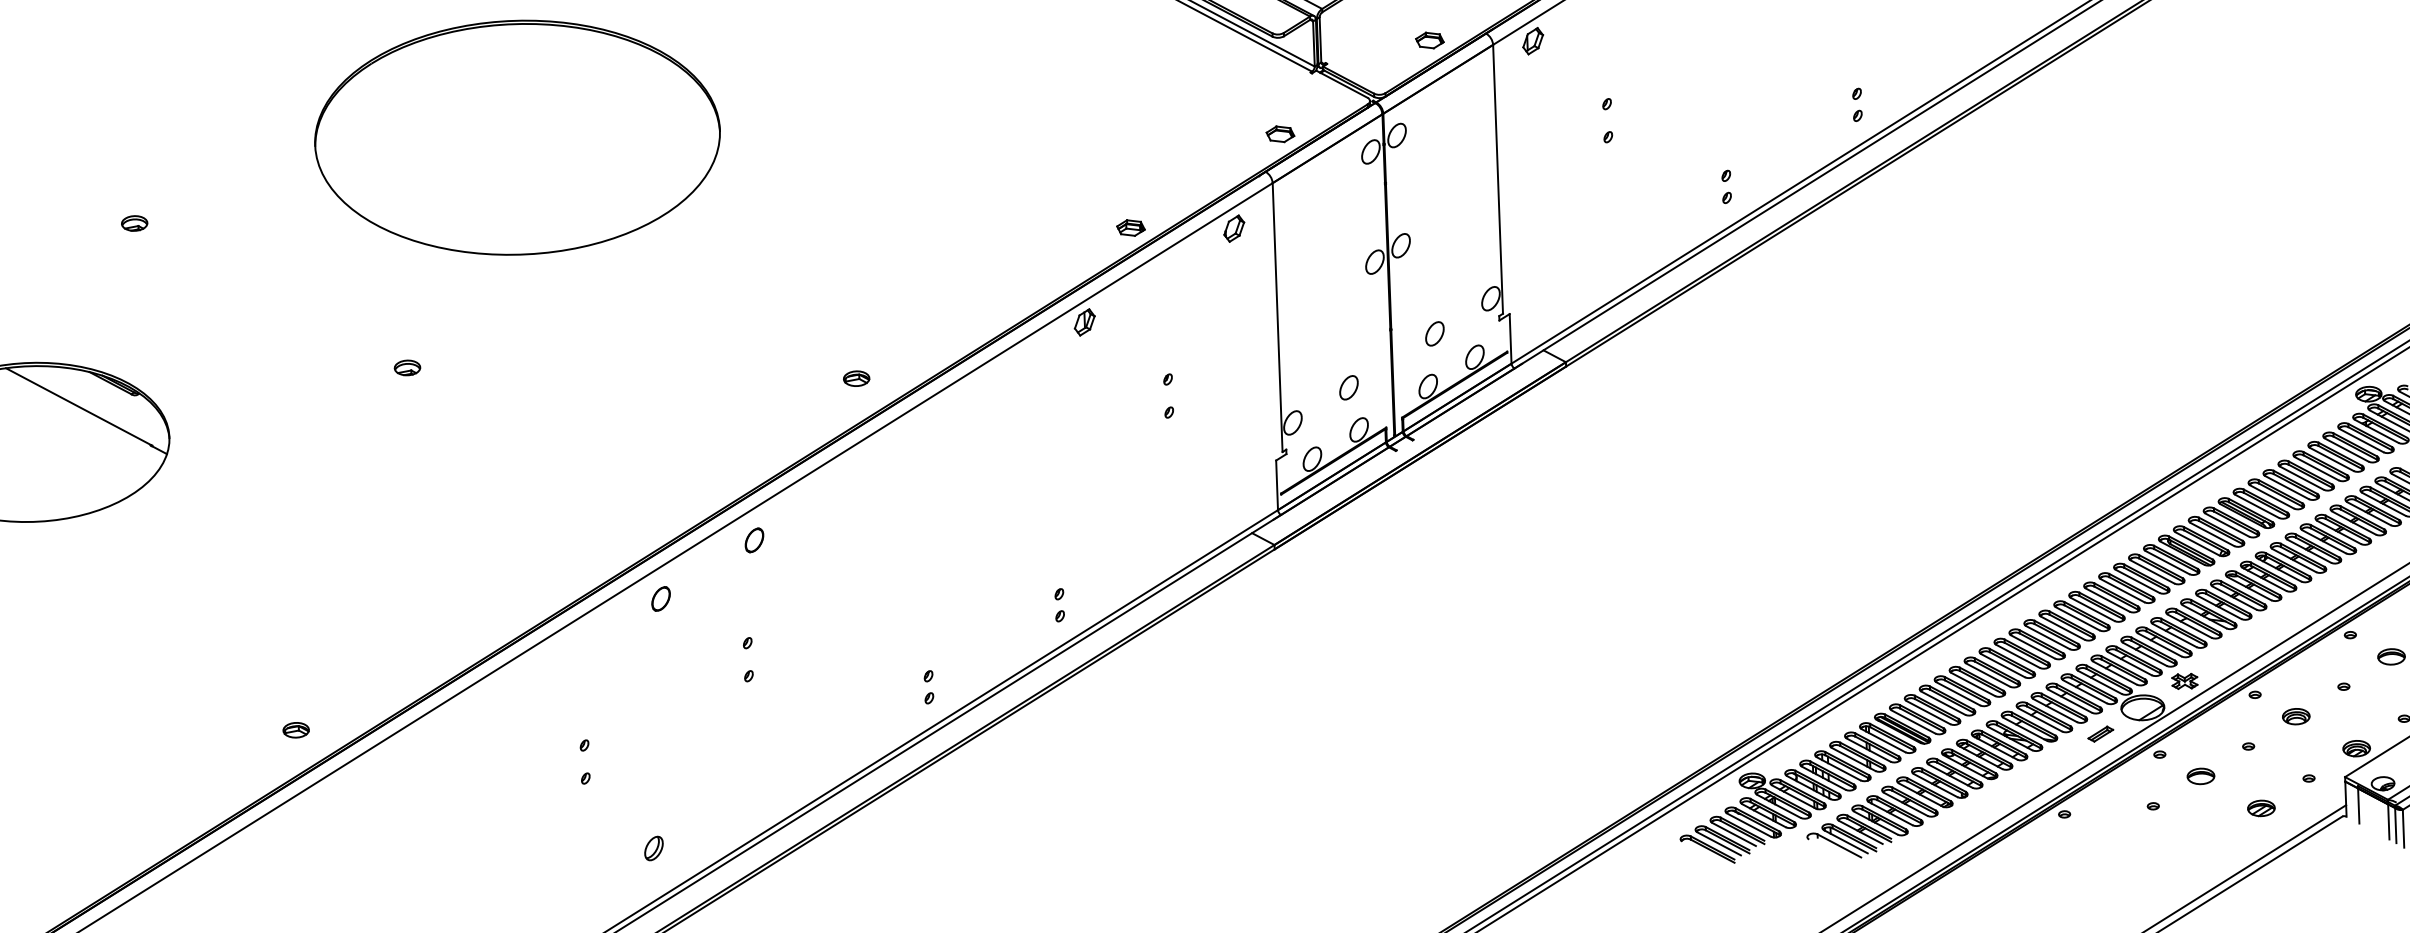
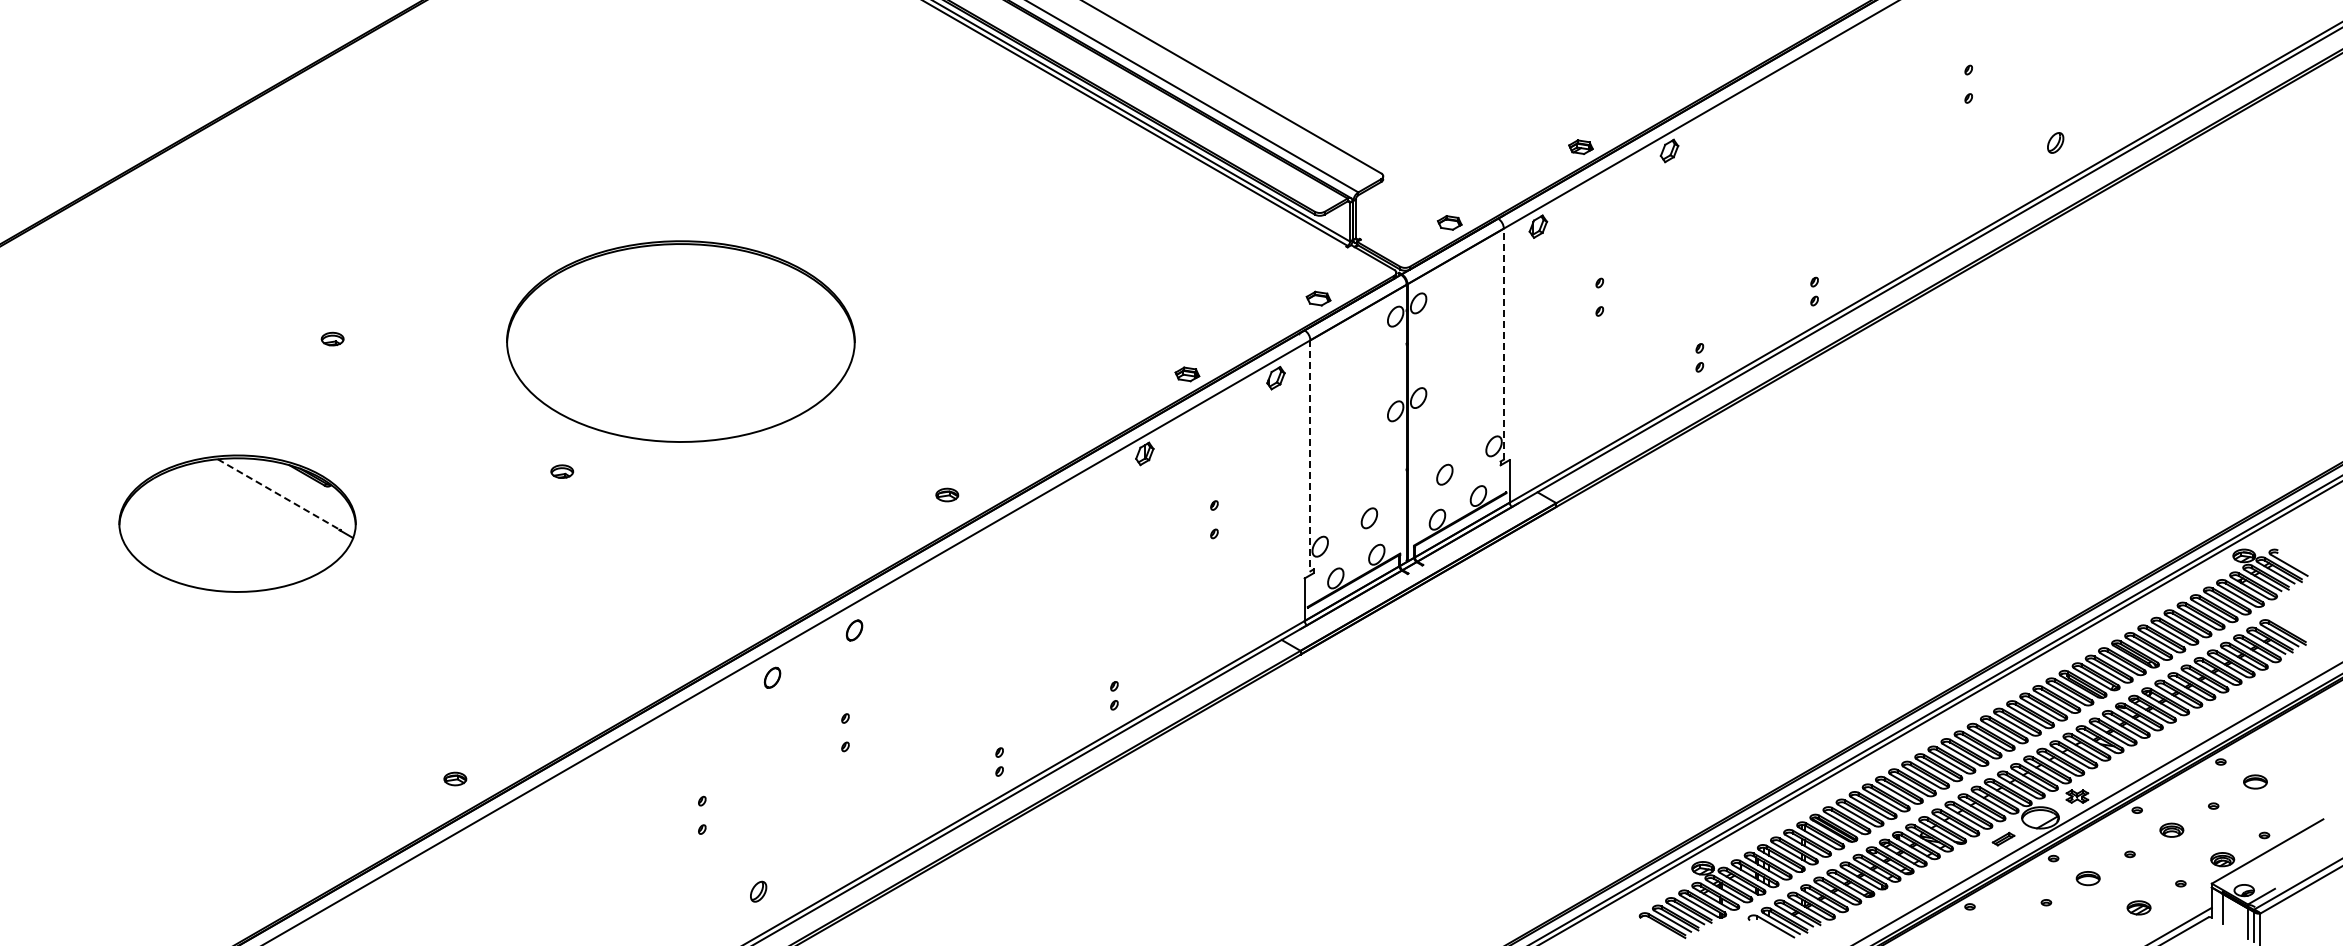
part: (517, 137) -> (680, 341), moved
line: (1497, 179) -> (1503, 344), solid -> dashed
line: (1277, 317) -> (1310, 455), solid -> dashed
line: (79, 407) -> (279, 495), solid -> dashed

